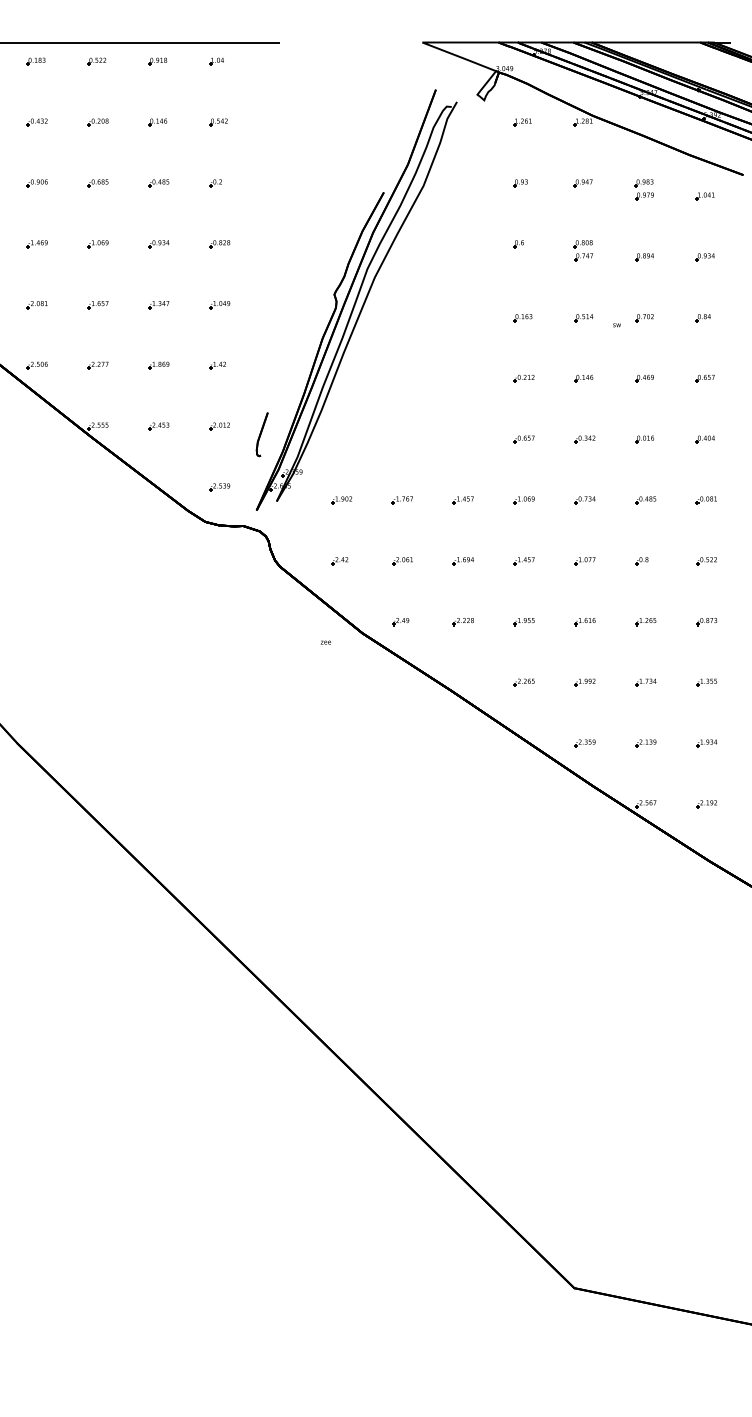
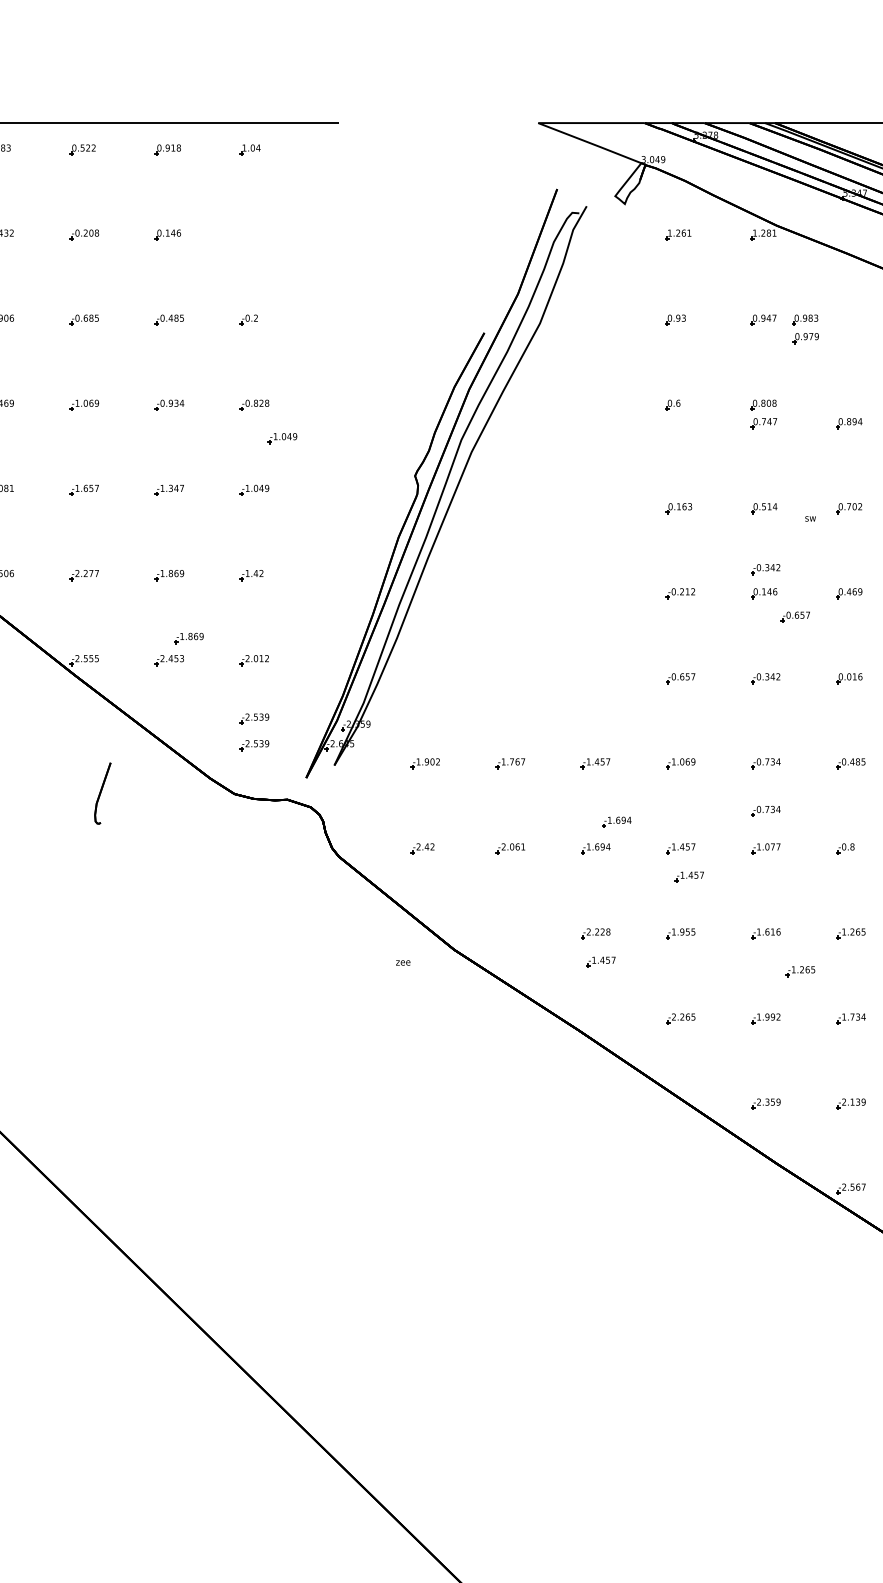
part: (218, 122) -> (252, 235), removed
part: (643, 189) -> (804, 328), moved
part: (239, 268) -> (282, 439), added
part: (584, 361) -> (765, 569), added
part: (605, 395) -> (794, 617), added
part: (172, 410) -> (188, 638), added
part: (261, 434) -> (101, 793), moved
part: (219, 468) -> (254, 719), added
part: (584, 534) -> (765, 811), added
part: (477, 542) -> (615, 822), added
part: (529, 581) -> (688, 877), added
part: (400, 622) -> (507, 934), removed
part: (466, 642) -> (599, 962), added
part: (609, 649) -> (800, 972), added

